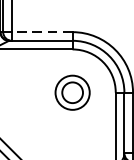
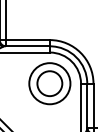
line: (41, 32) -> (27, 40), dashed -> solid
part: (72, 92) -> (49, 83), size x1.67

